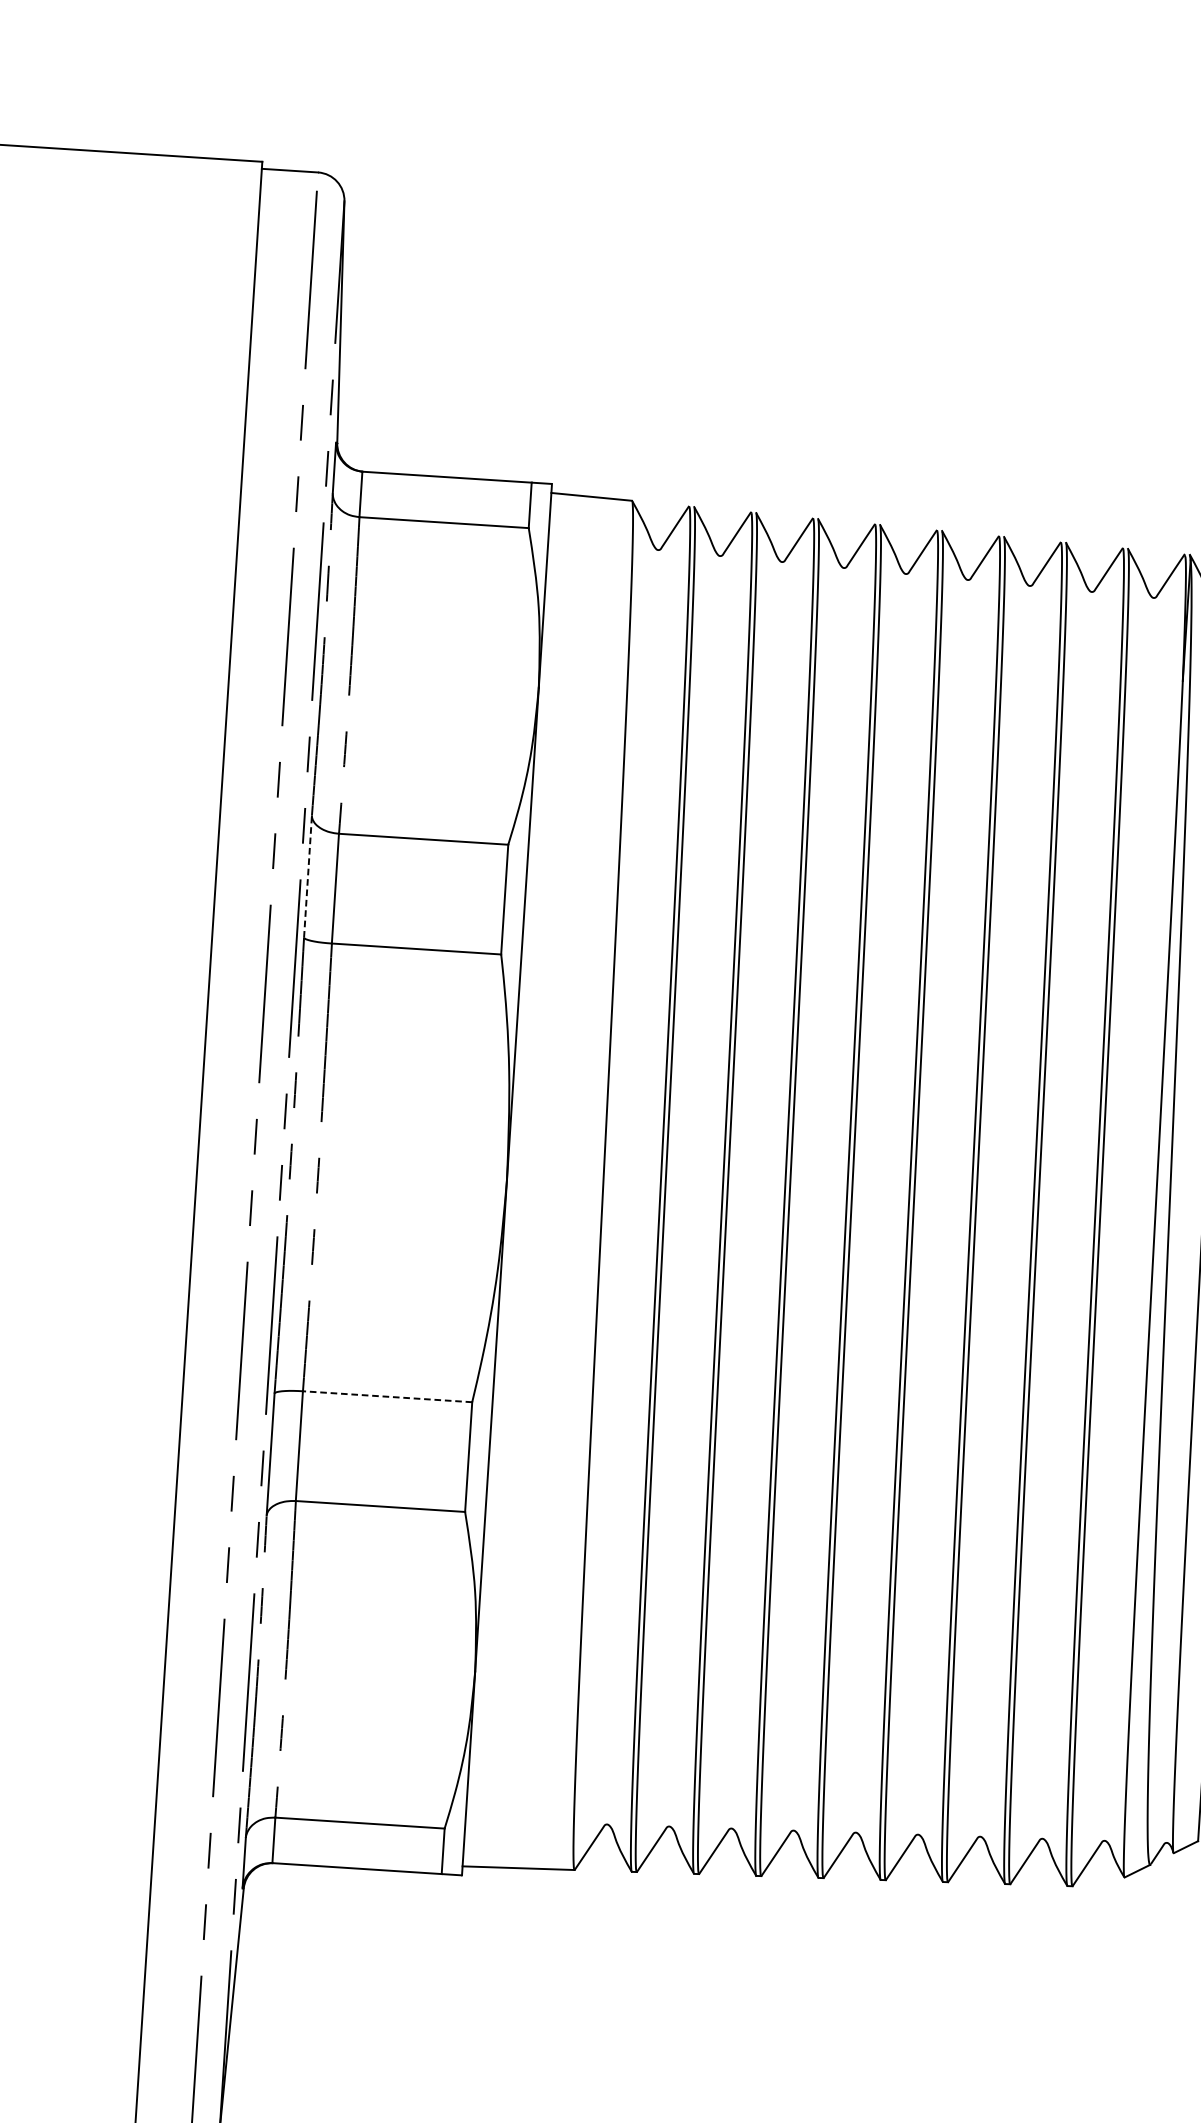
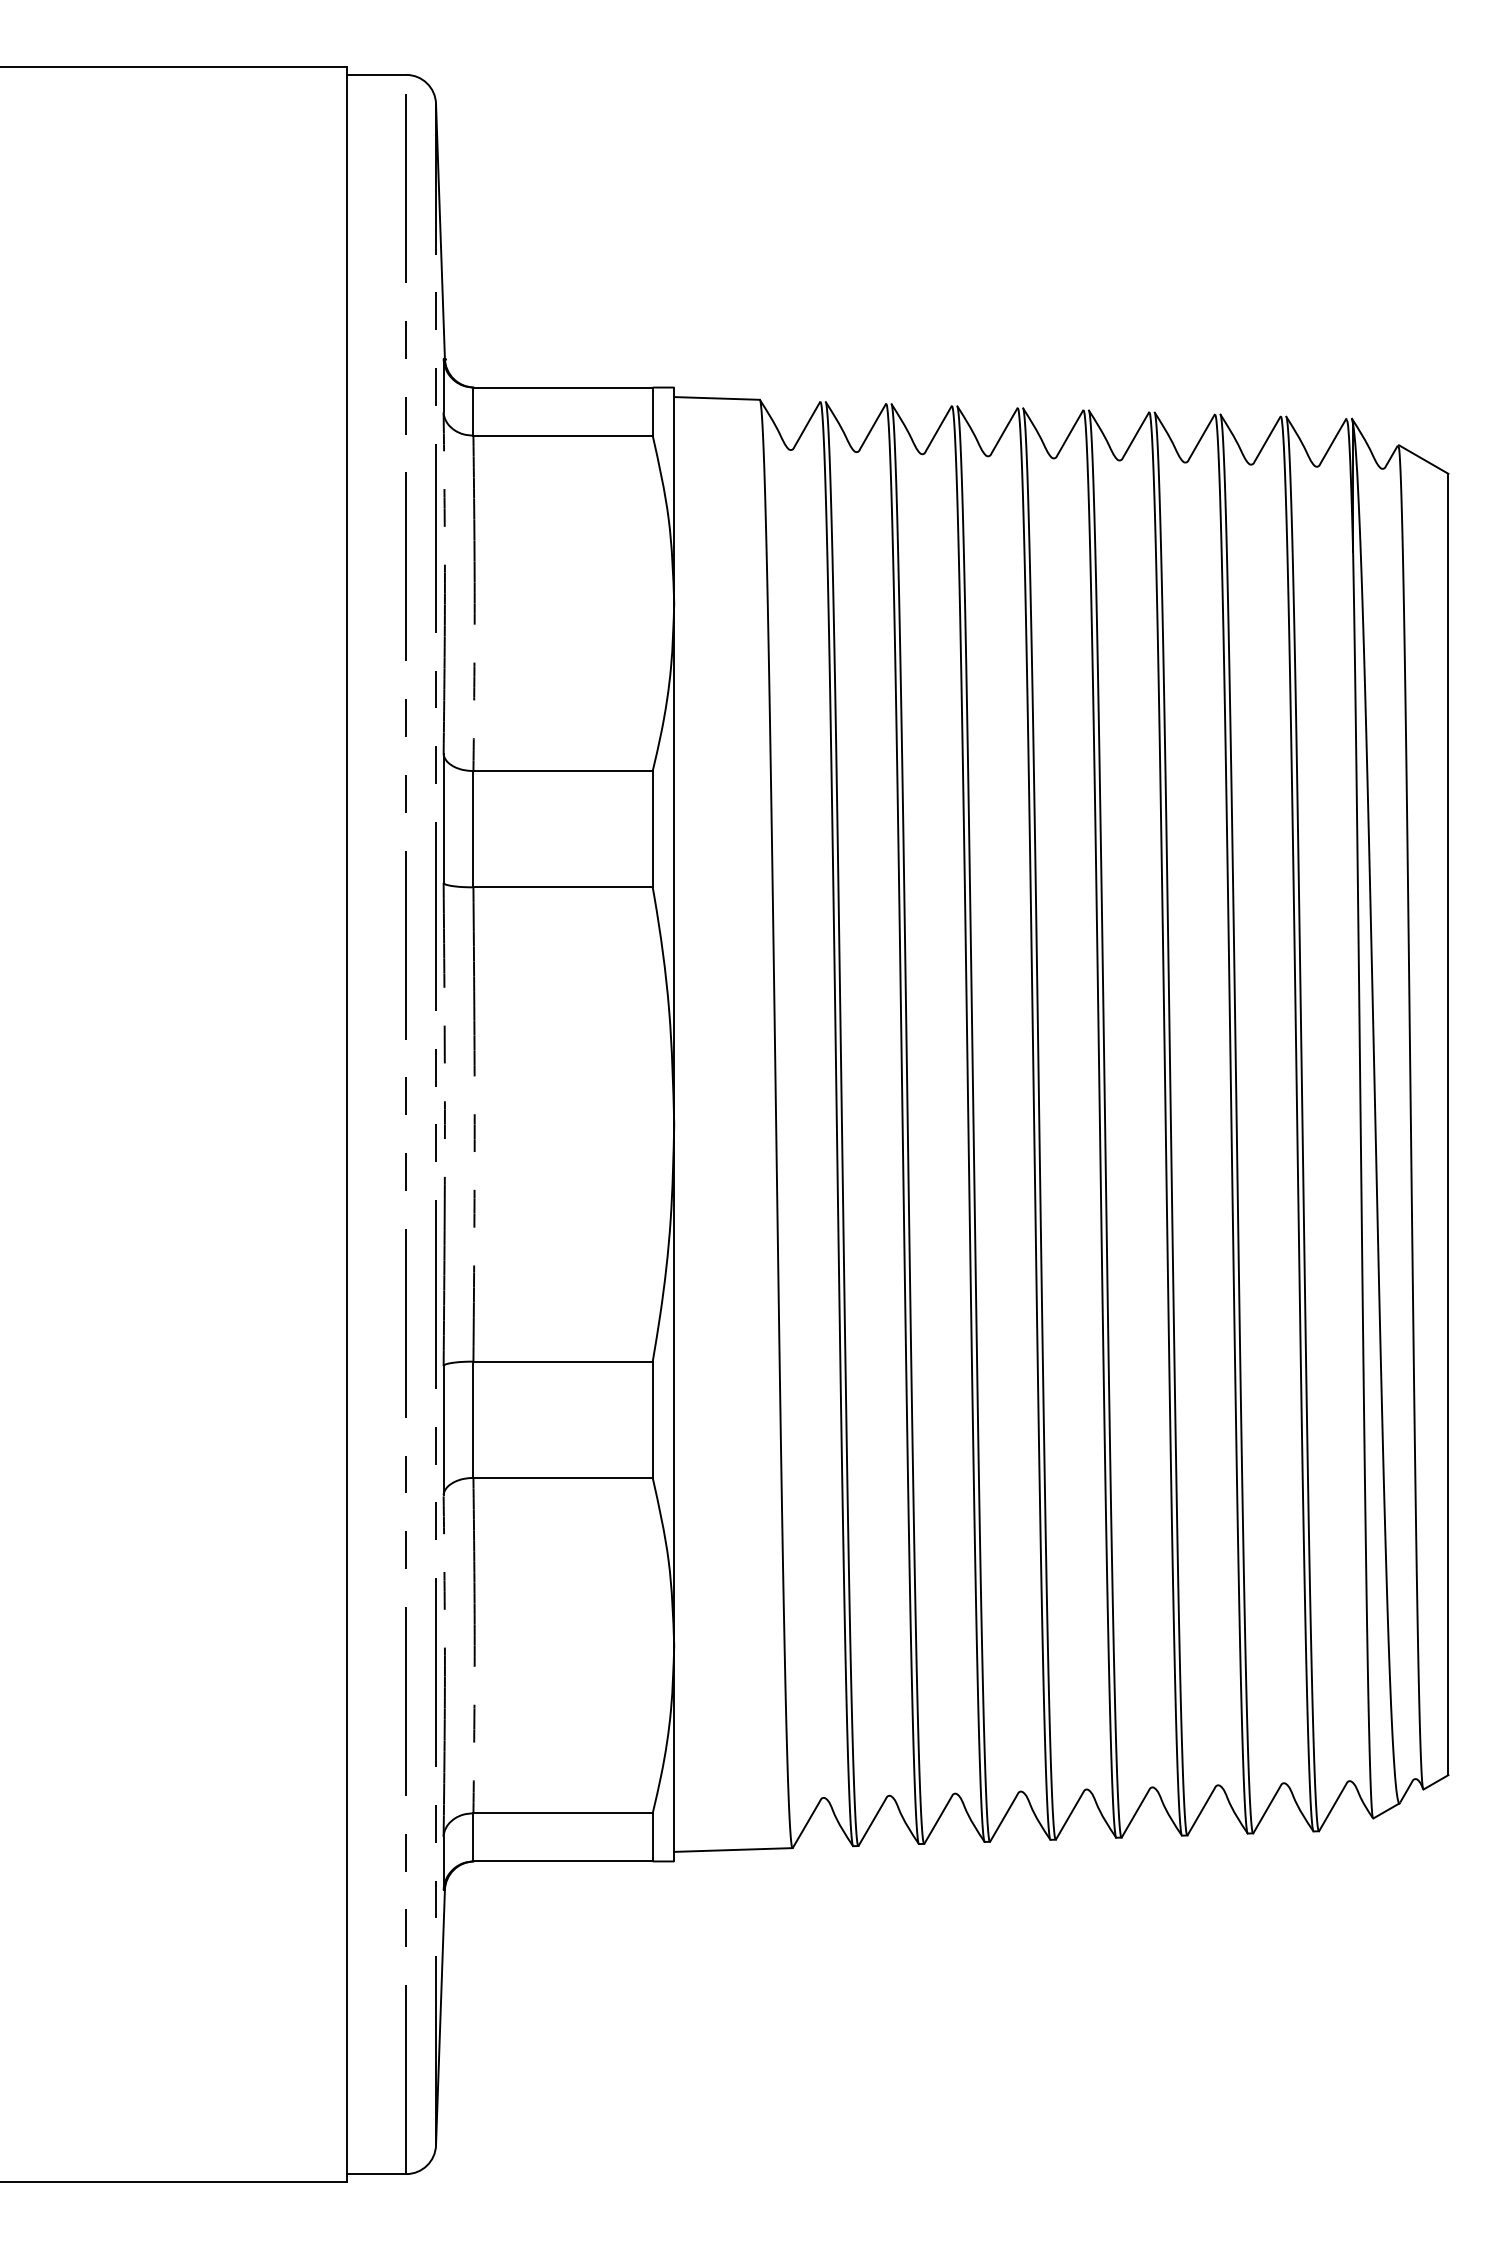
line: (307, 876) -> (443, 818), dashed -> solid
line: (388, 1396) -> (563, 1361), dashed -> solid

